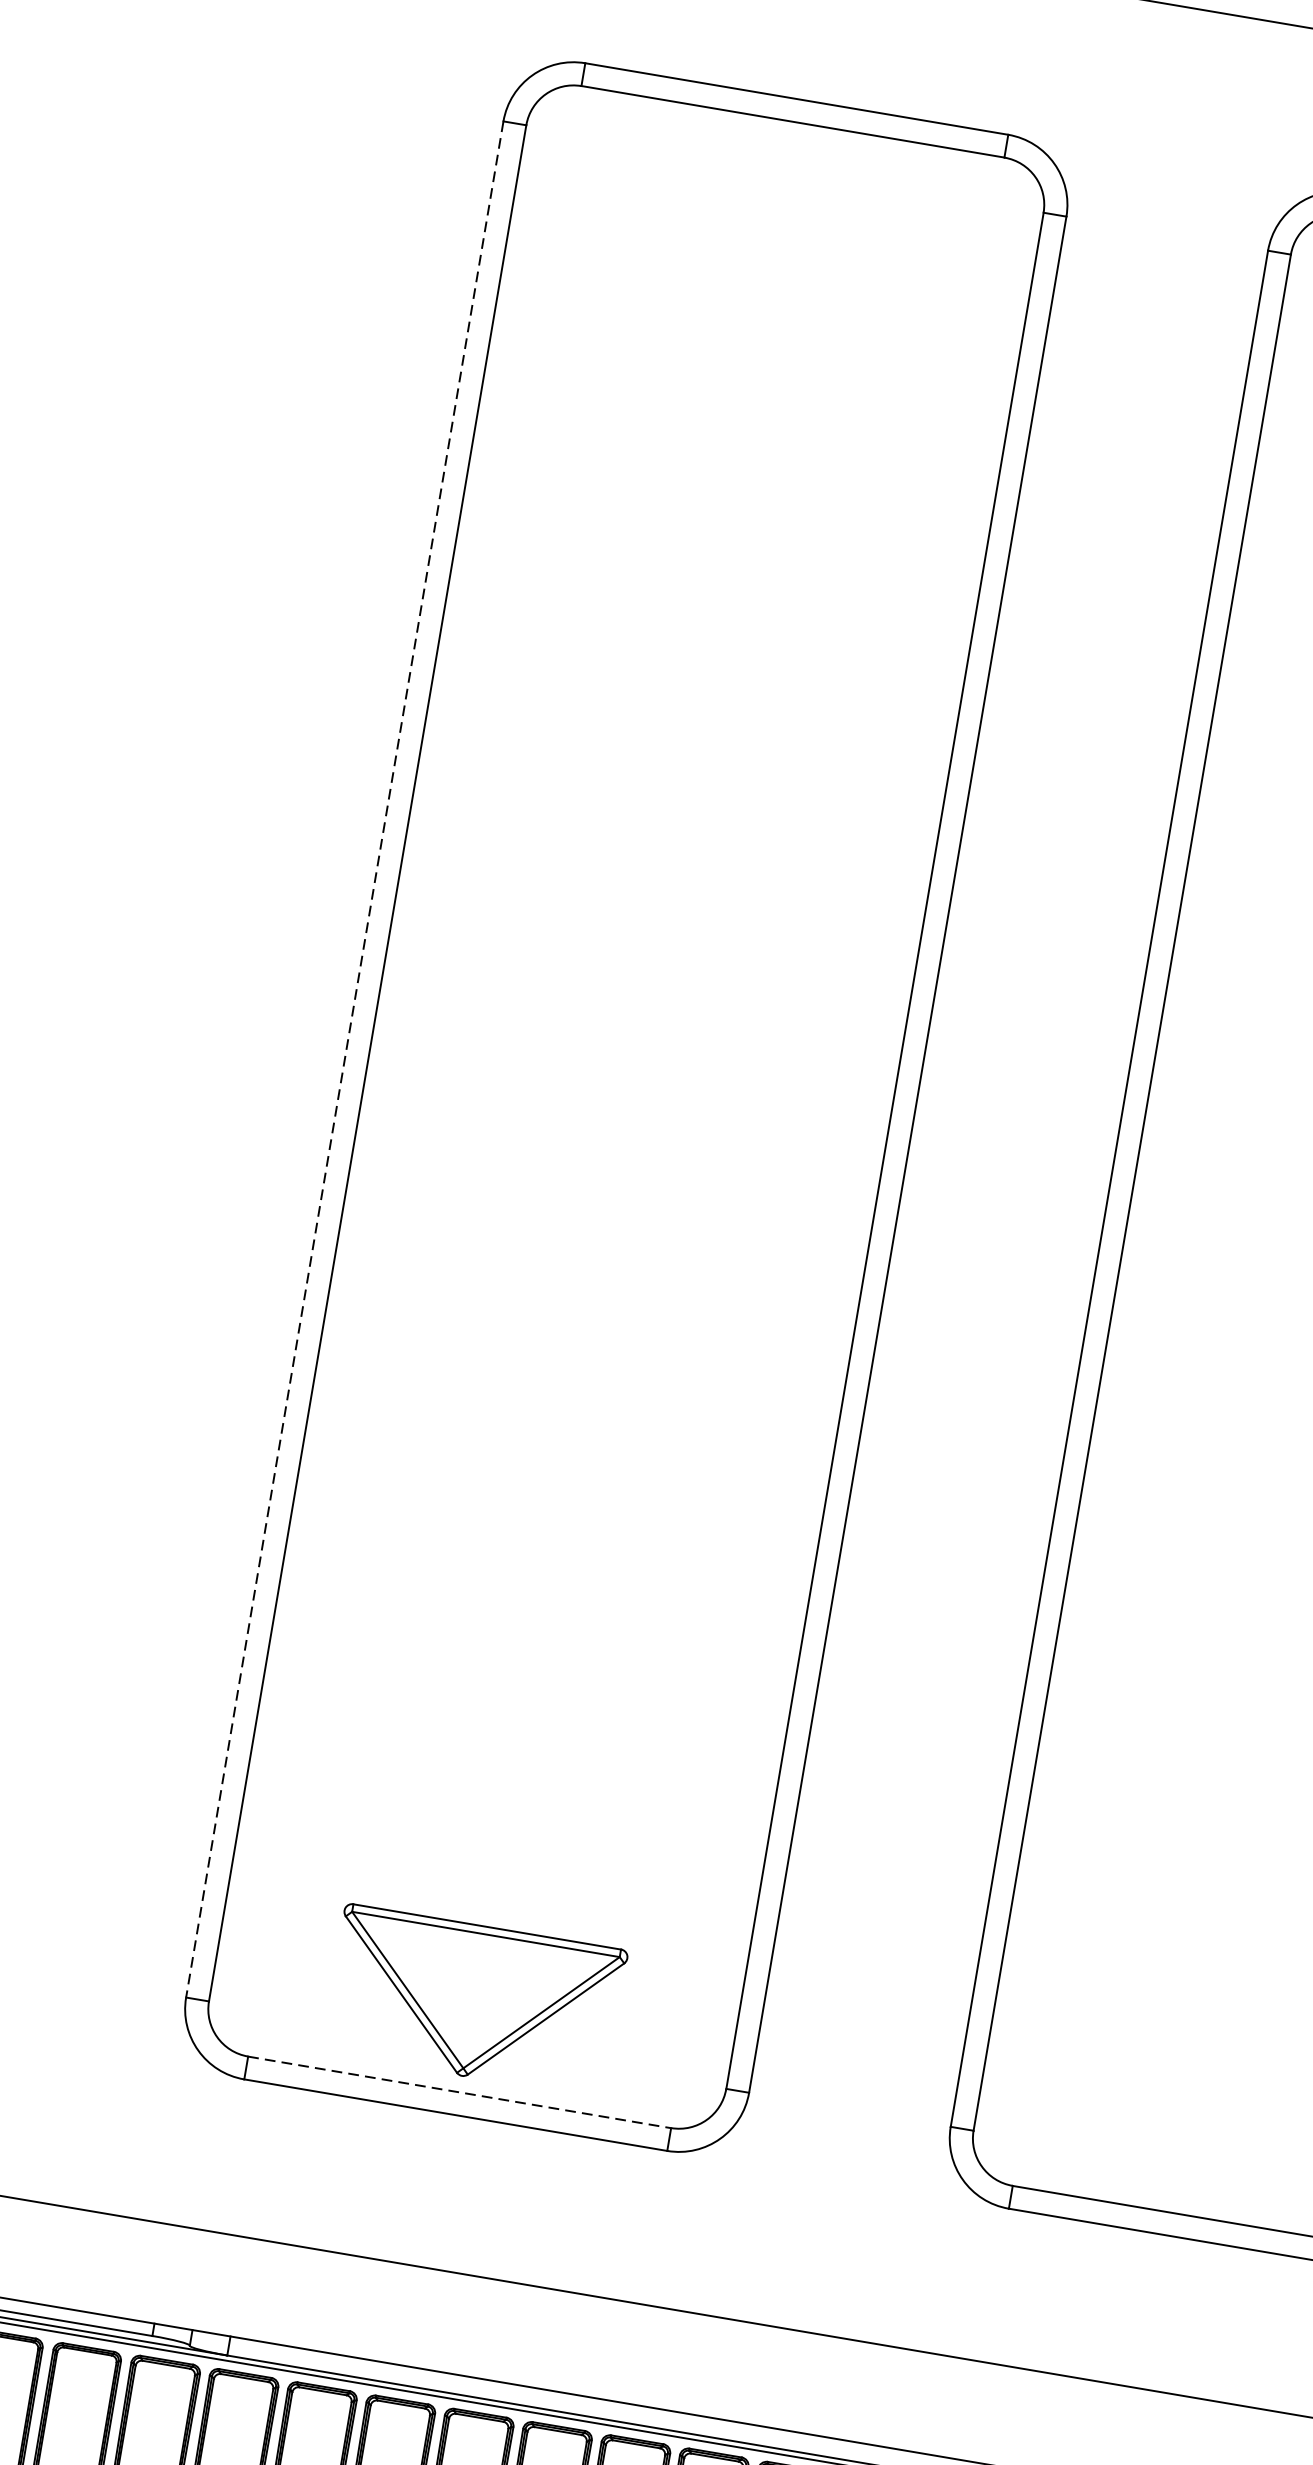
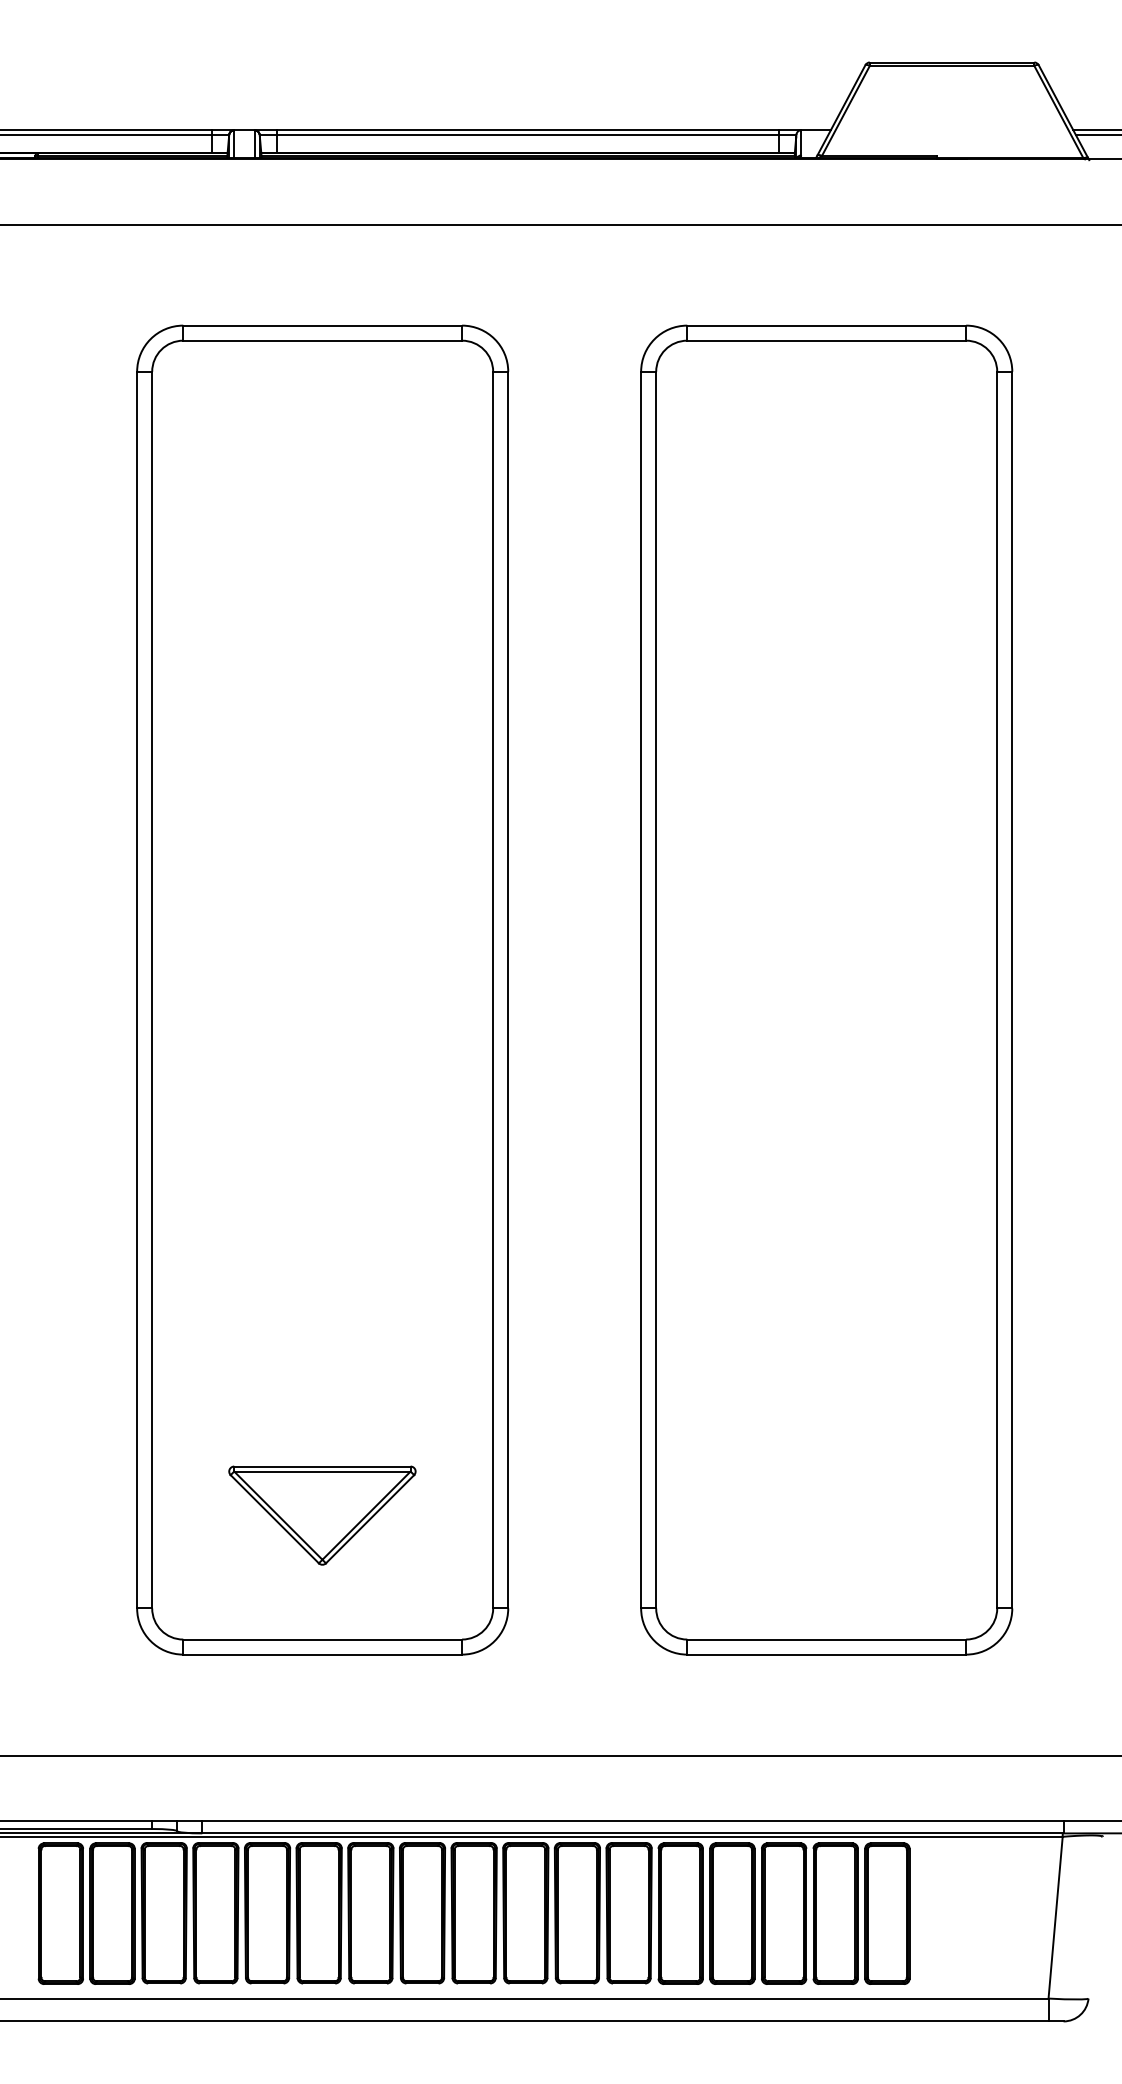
line: (345, 1060) -> (137, 990), dashed -> solid
part: (474, 2001) -> (322, 1515), moved
line: (460, 2092) -> (323, 1639), dashed -> solid

